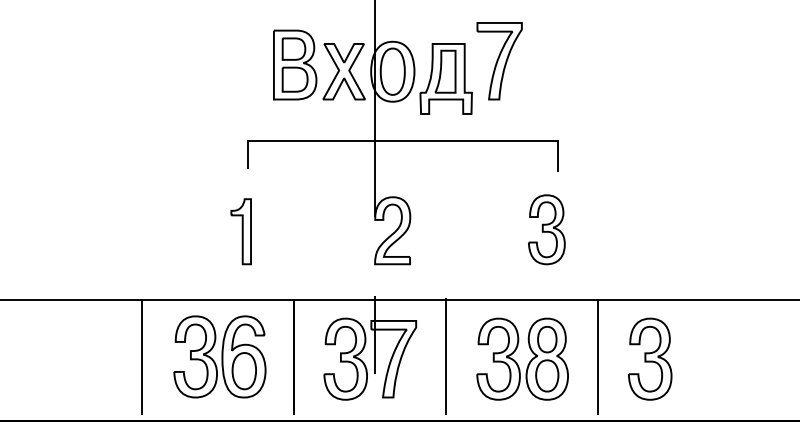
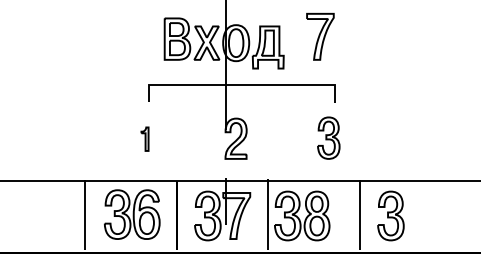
part: (499, 60) -> (320, 36), moved
part: (240, 230) -> (144, 138), size x0.6
part: (523, 358) -> (302, 215), moved

